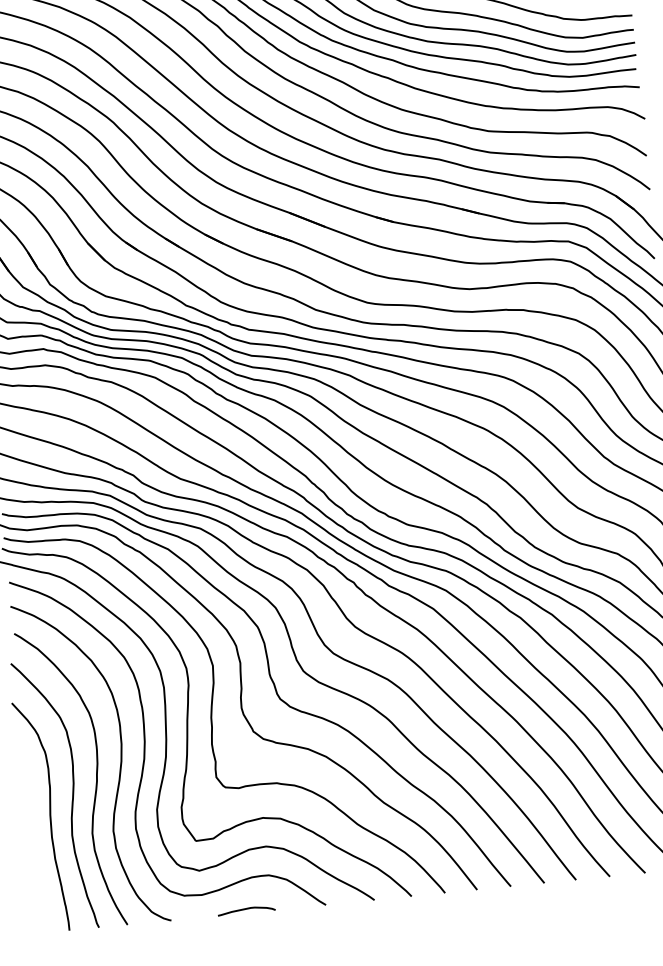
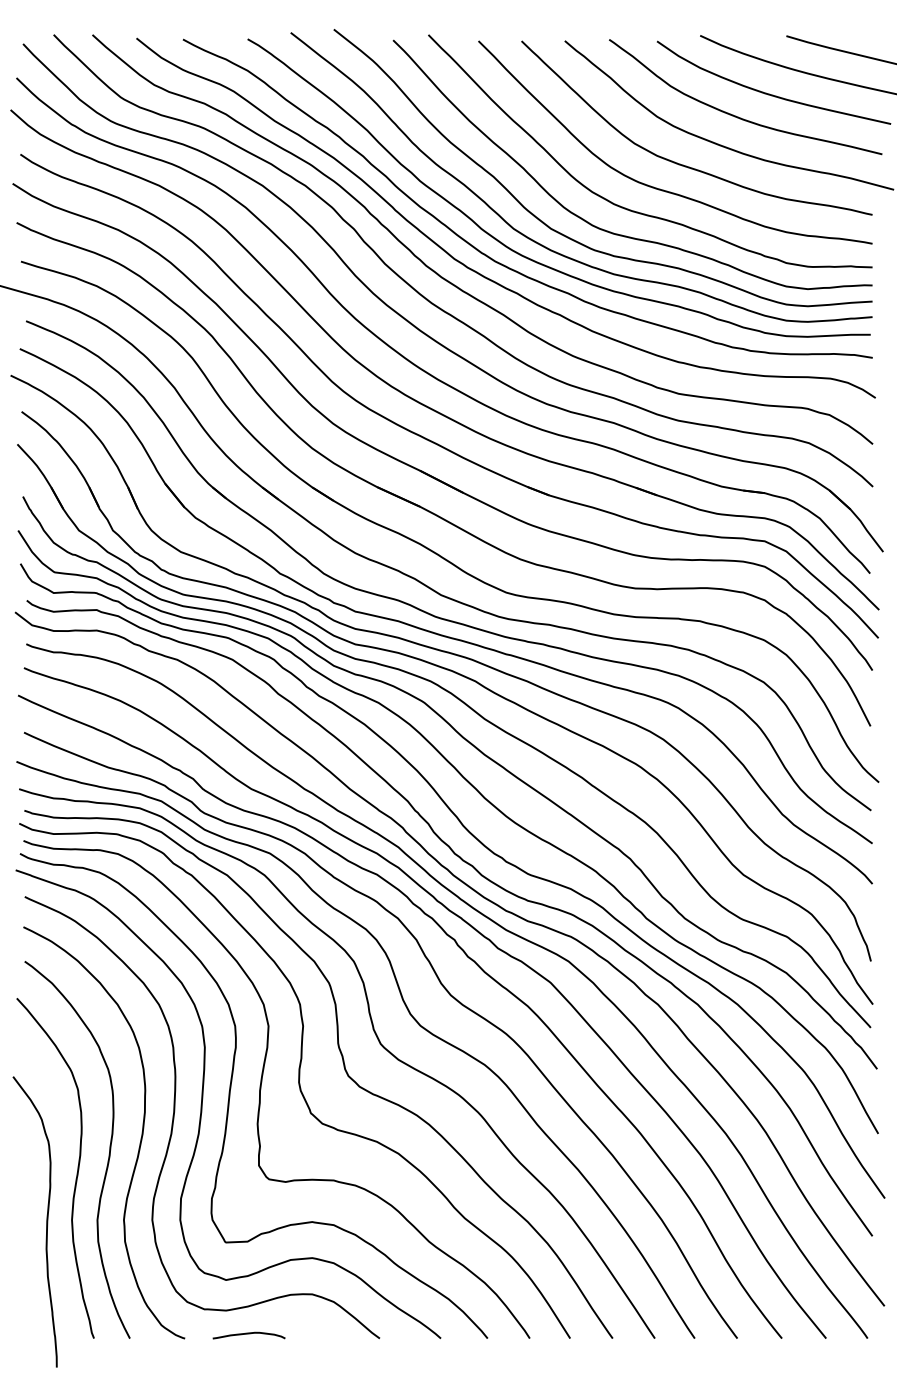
curve: (49, 815) -> (46, 1221), moved
curve: (246, 909) -> (248, 1334), moved

